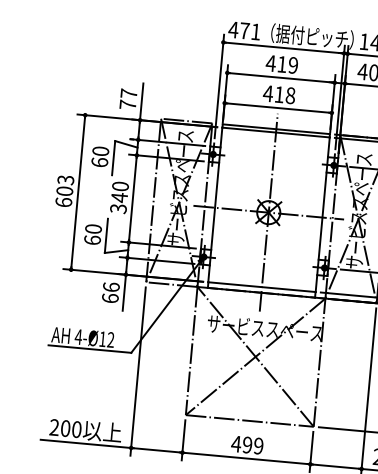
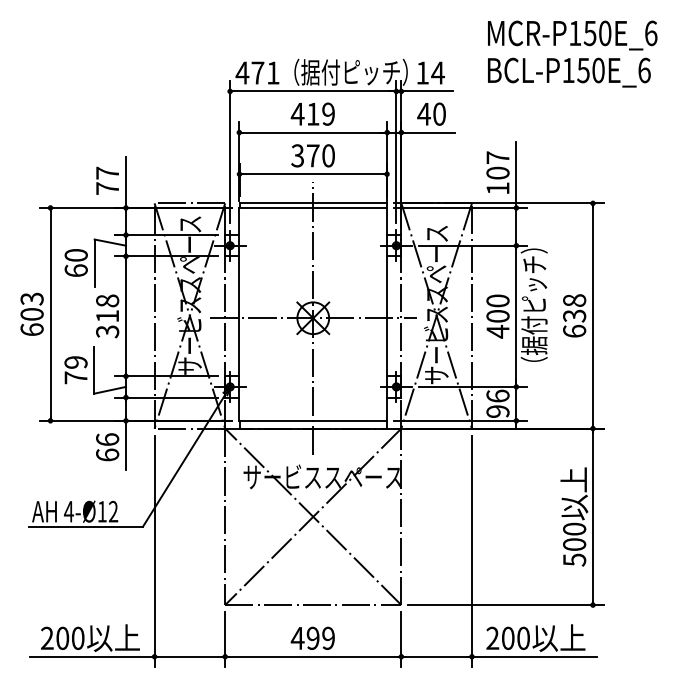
text: (278, 94) -> (312, 155), 418 -> 370
text: (119, 191) -> (107, 308), 340 -> 318
text: (92, 234) -> (75, 370), 60 -> 79

